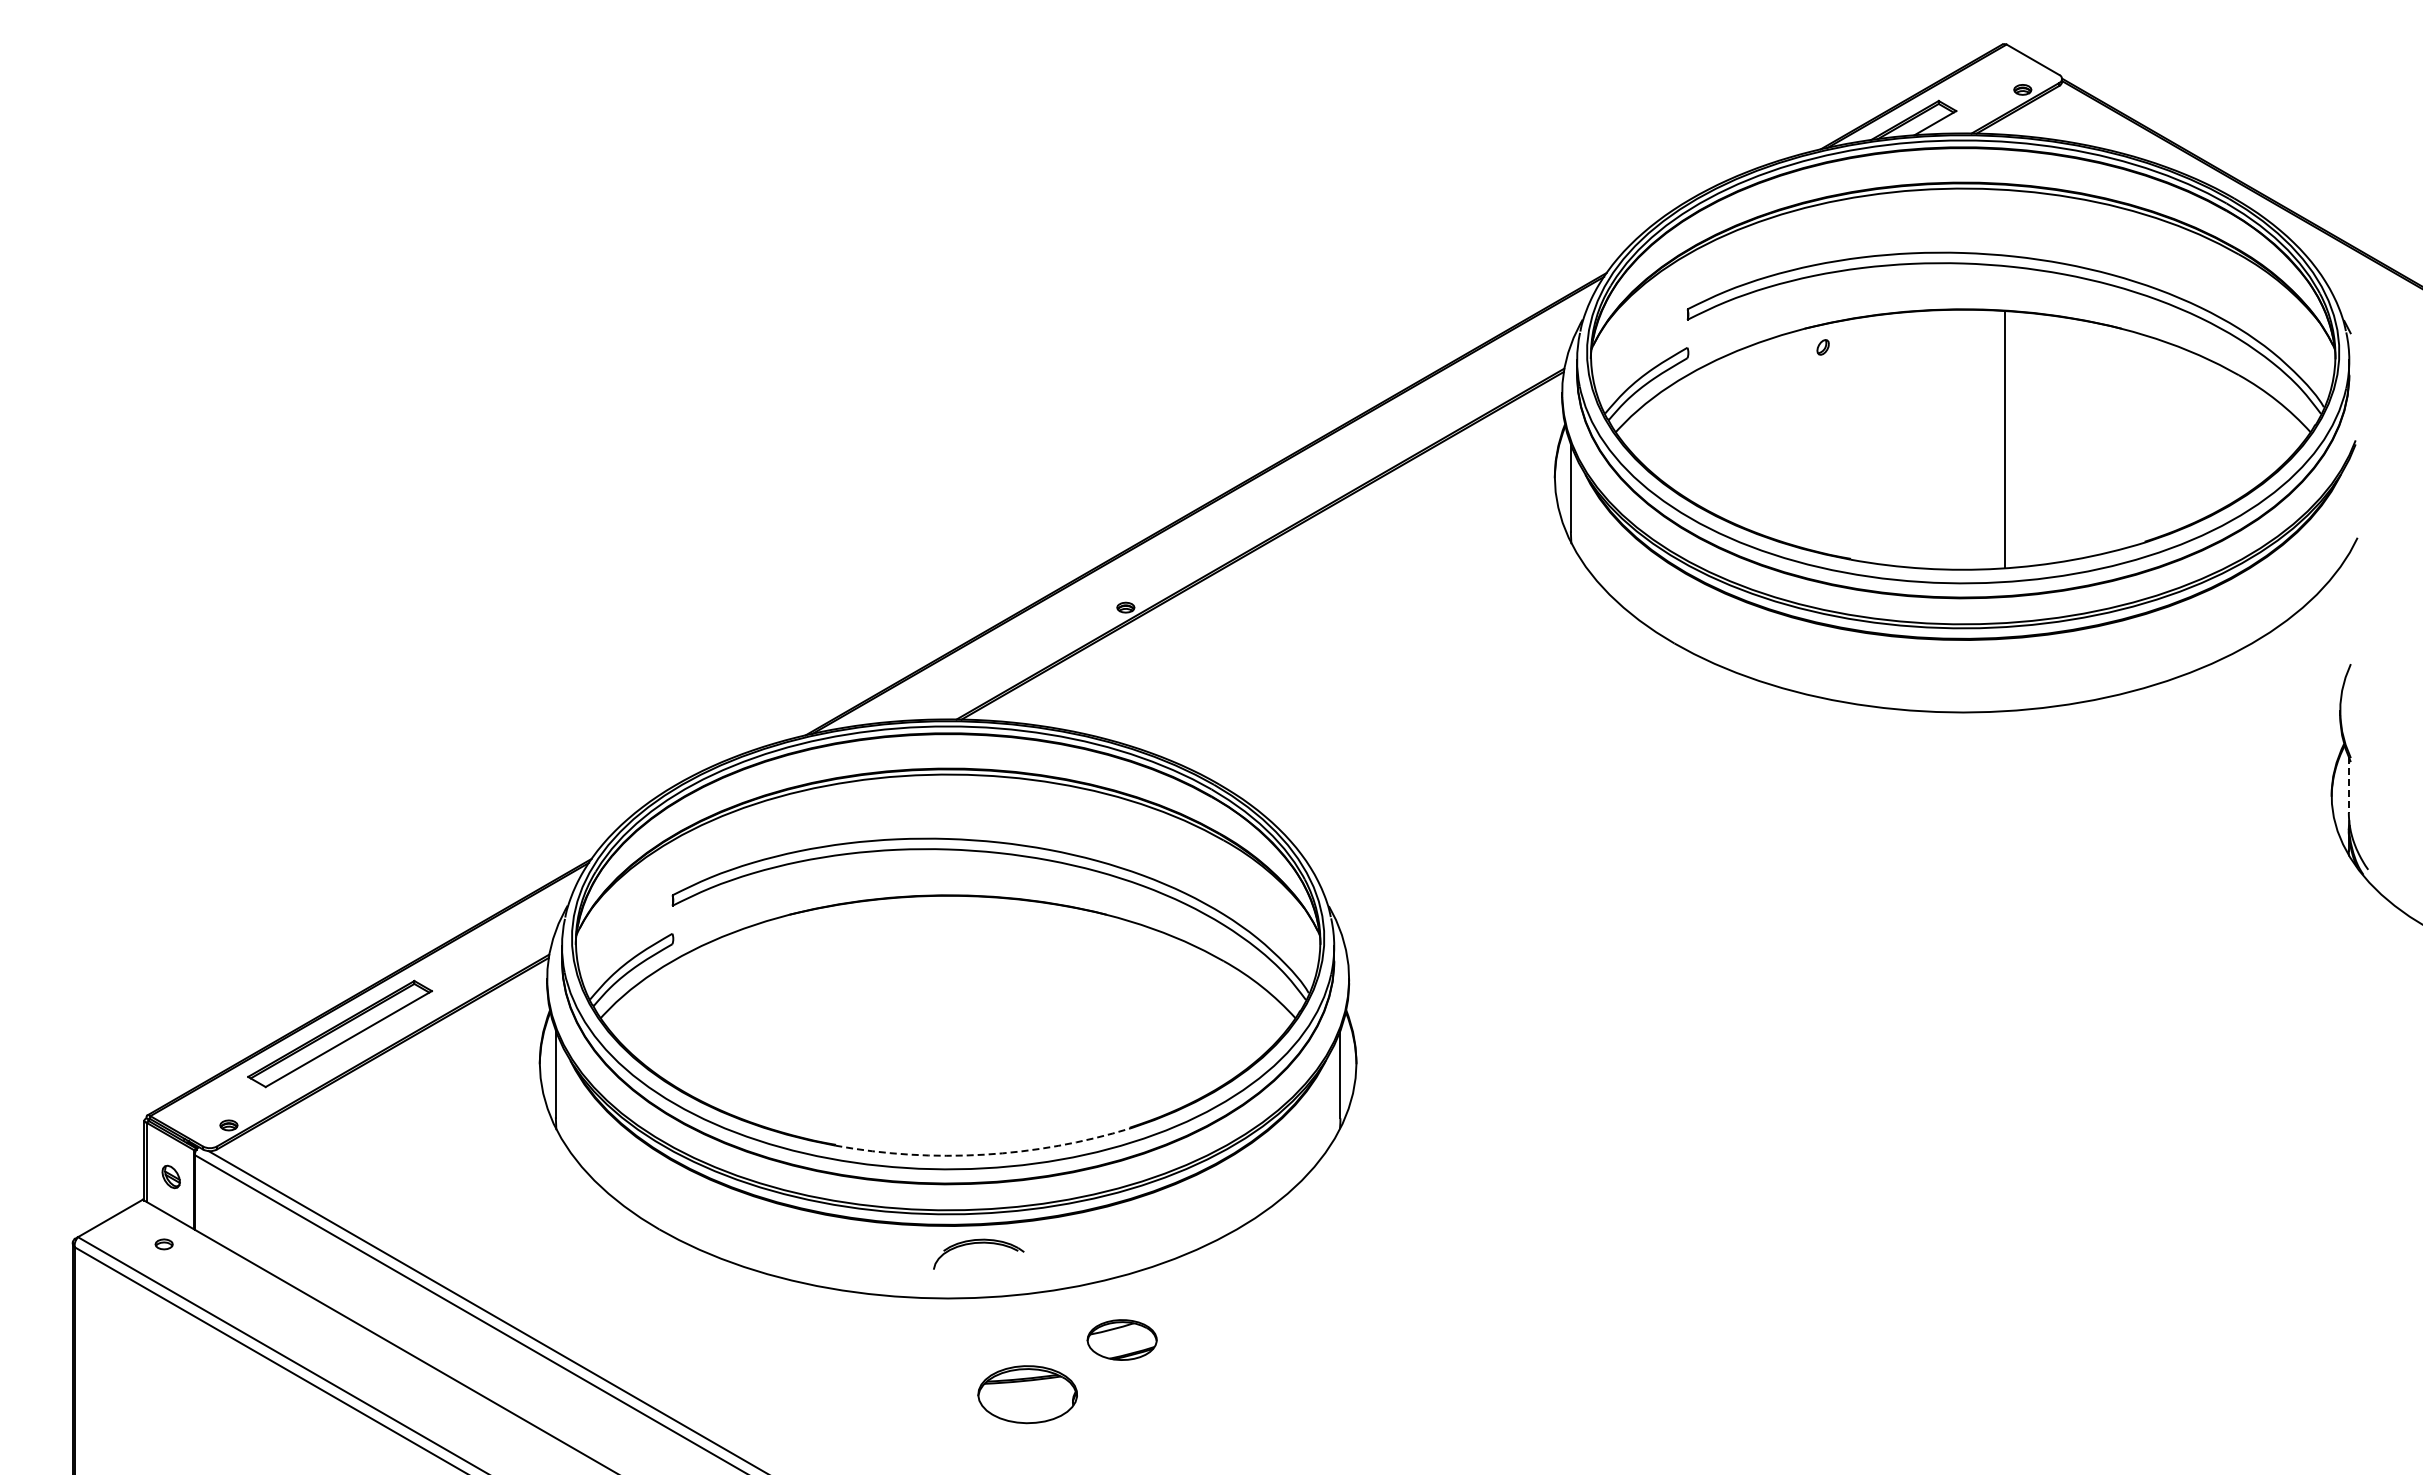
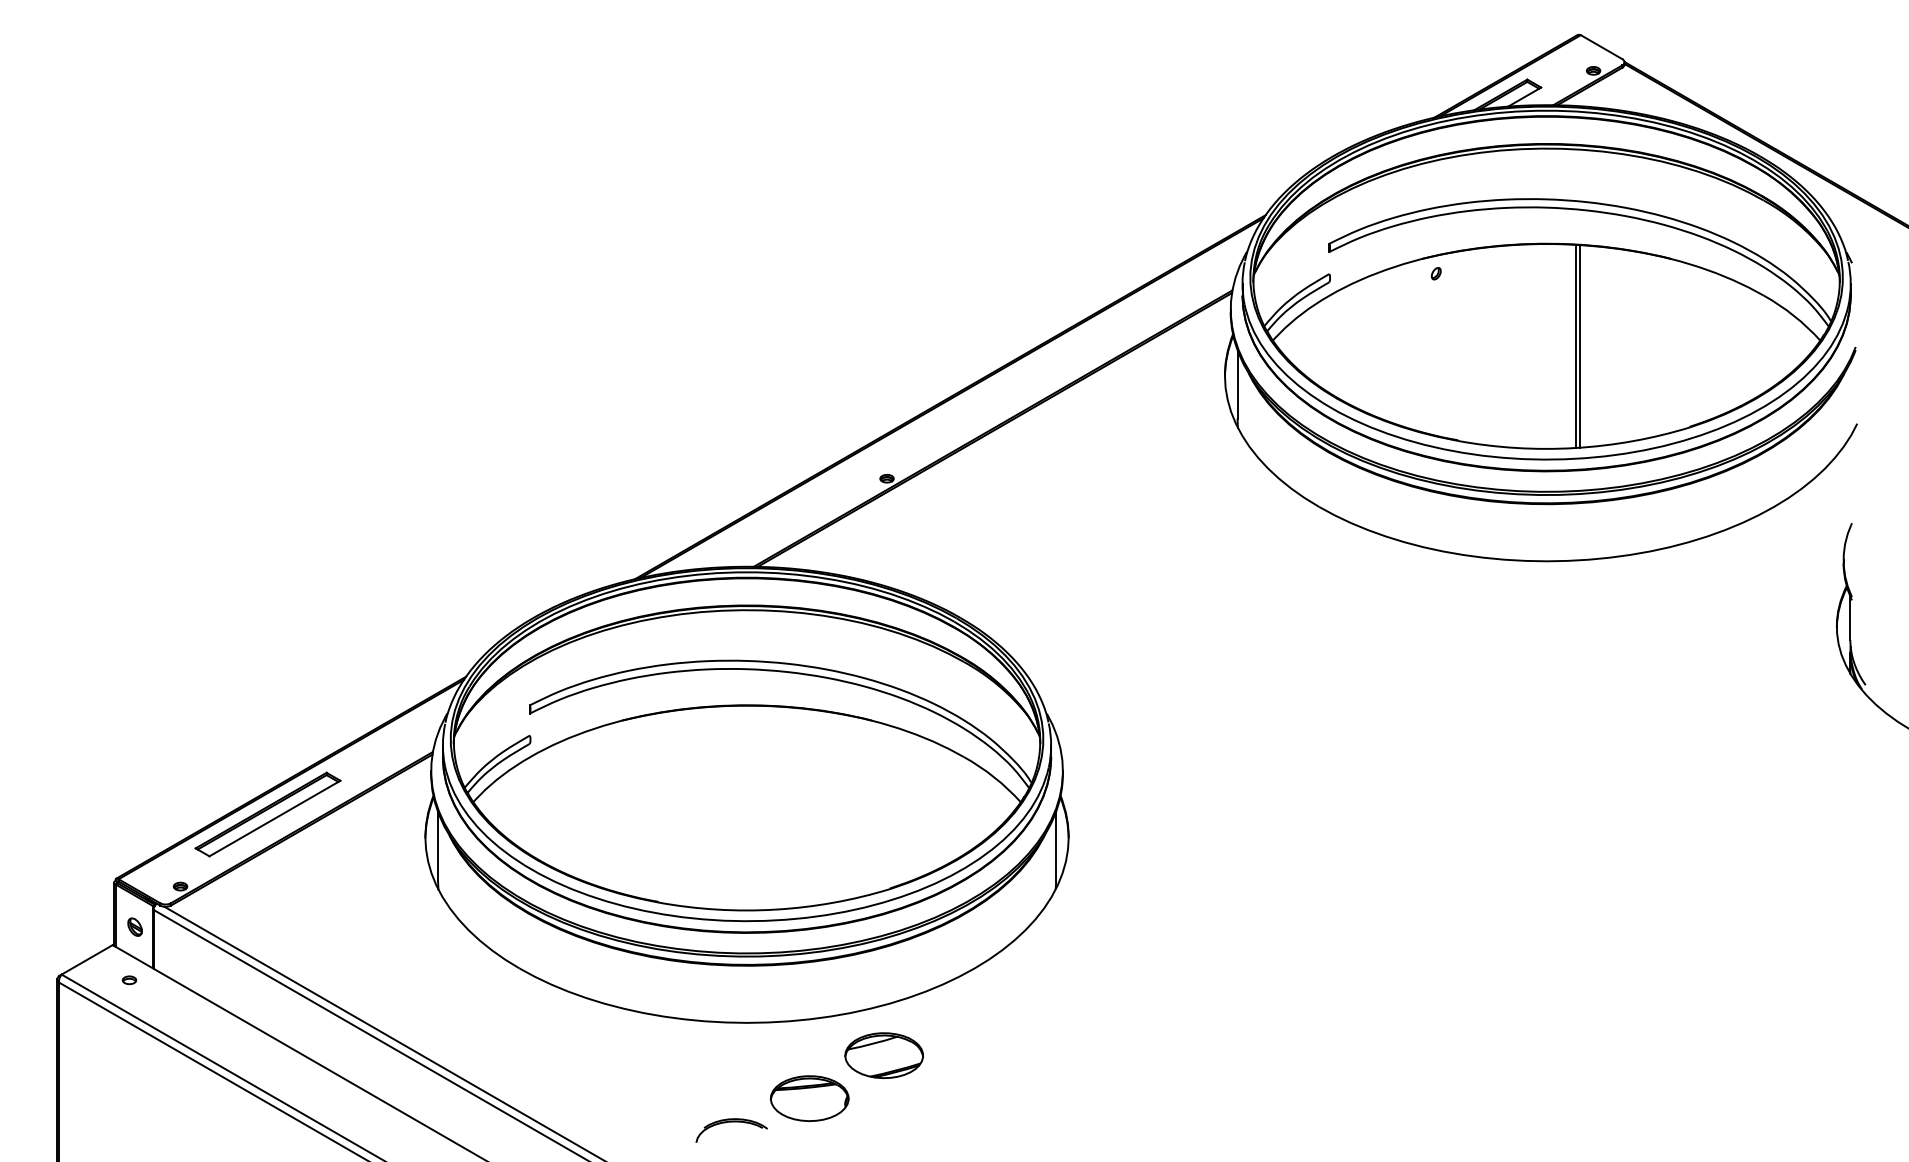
line: (1999, 439) -> (1575, 346), added
line: (2348, 785) -> (1850, 618), dashed -> solid
arc: (984, 1154) -> (775, 909), dashed -> solid
part: (978, 1243) -> (731, 1122), moved
part: (1121, 1339) -> (883, 1055), size x1.43

